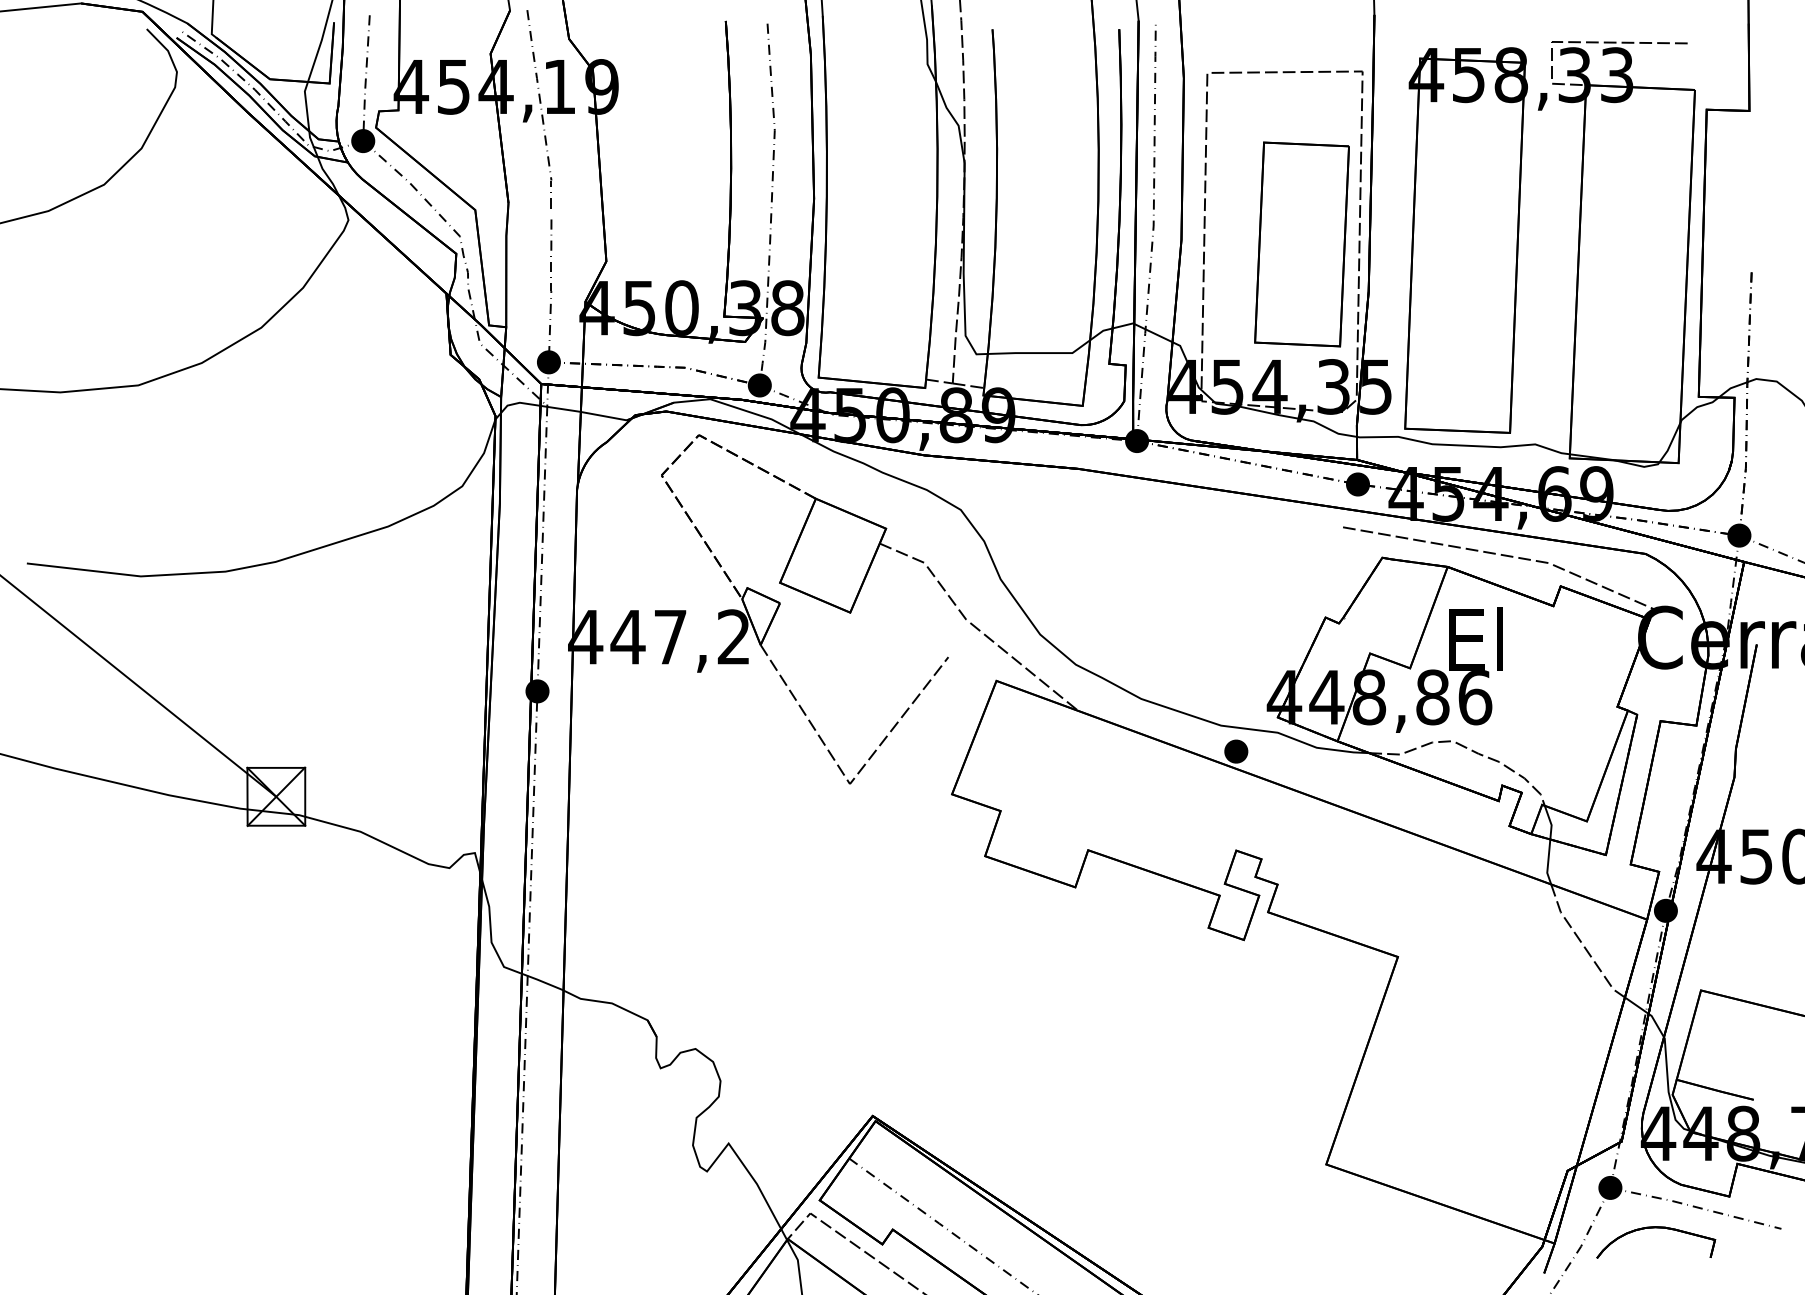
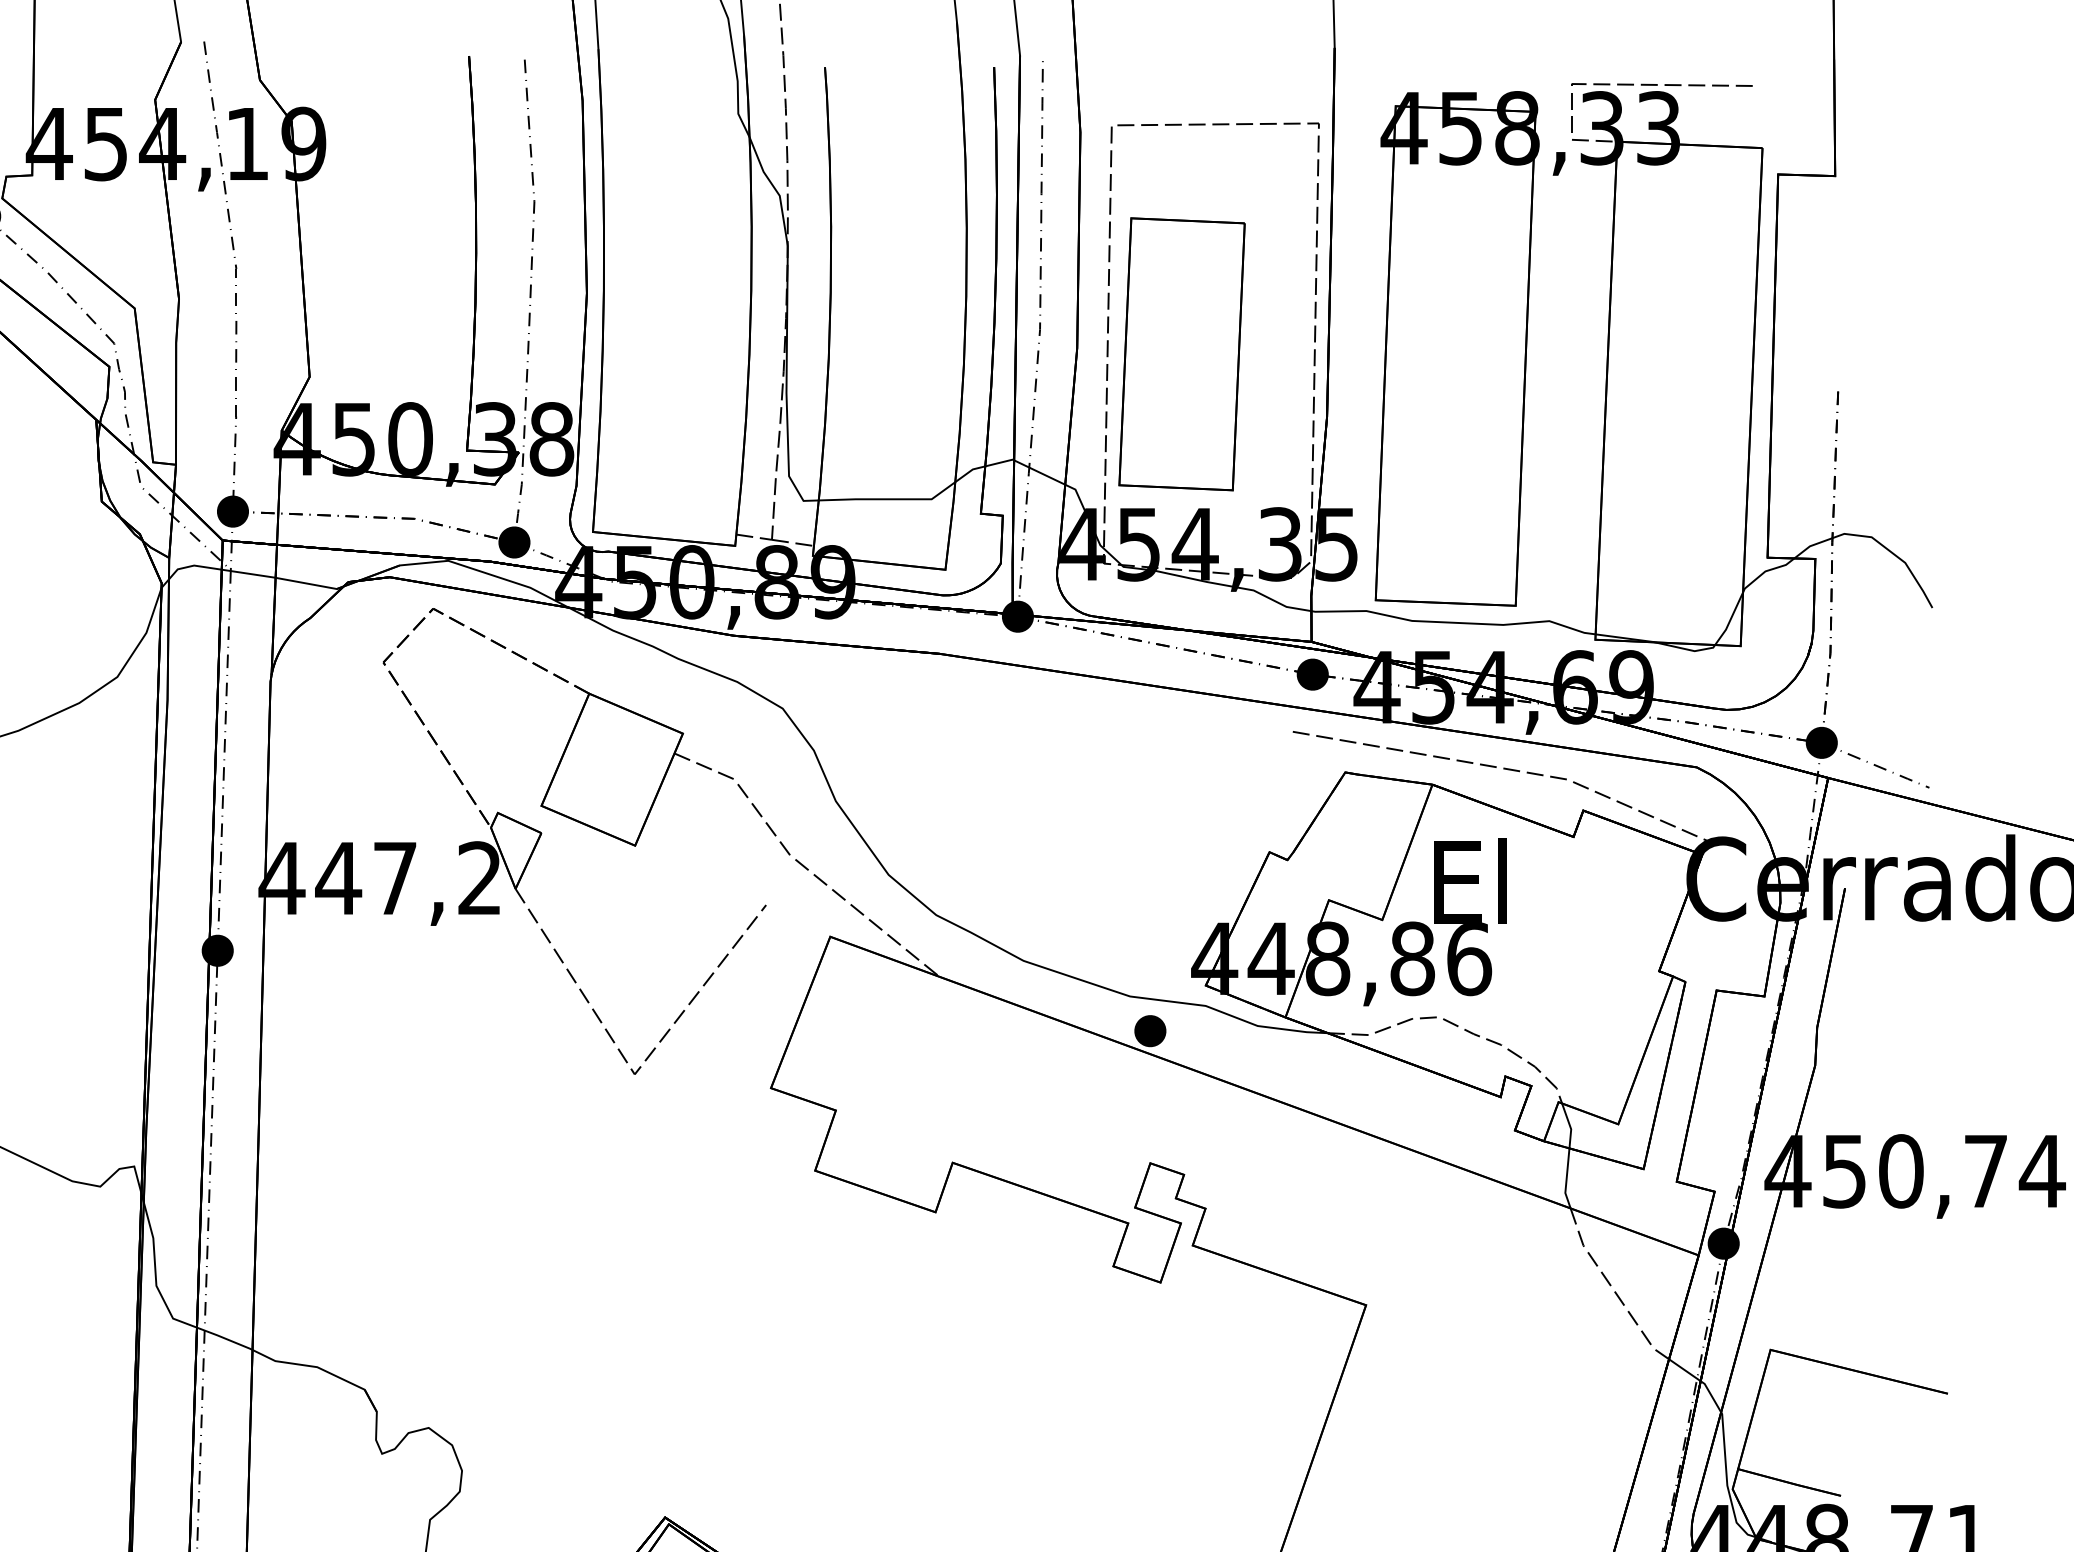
part: (1301, 244) -> (1181, 354), moved

